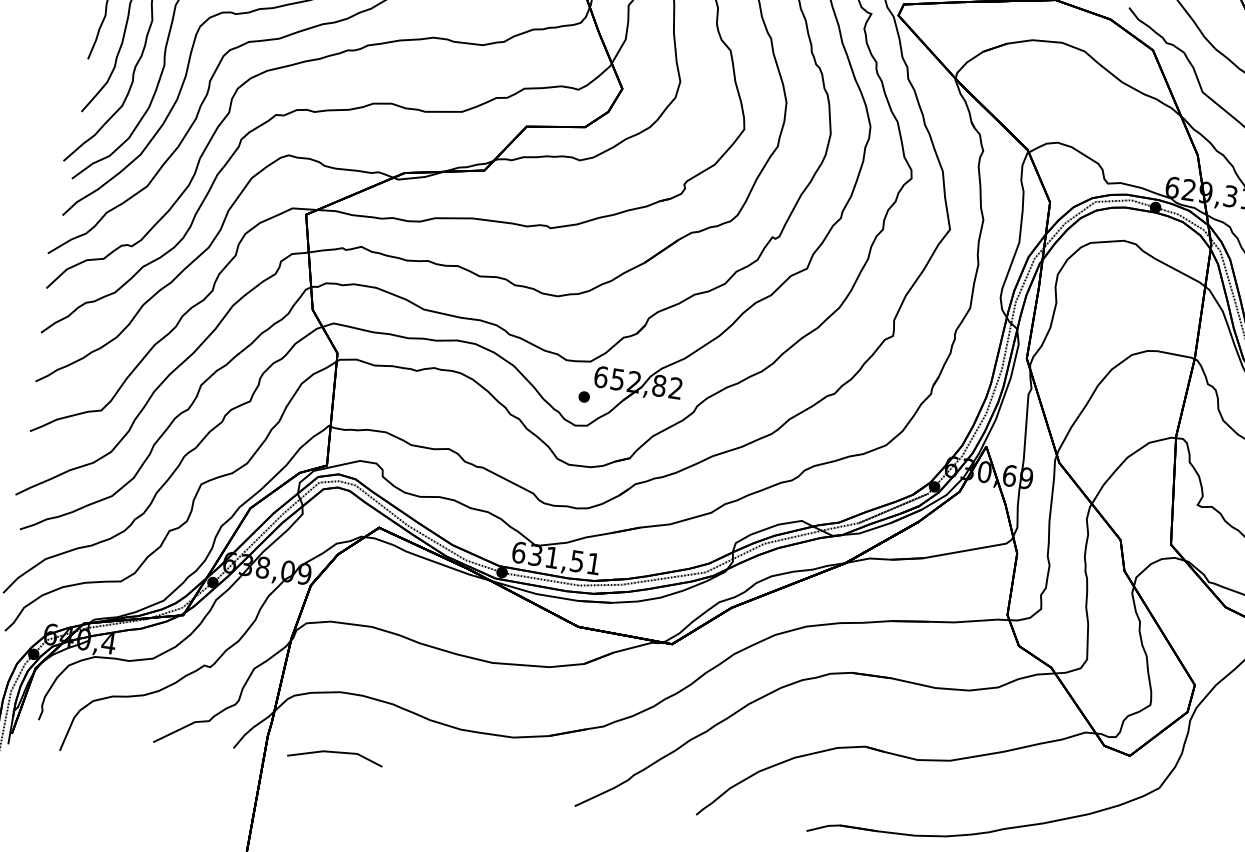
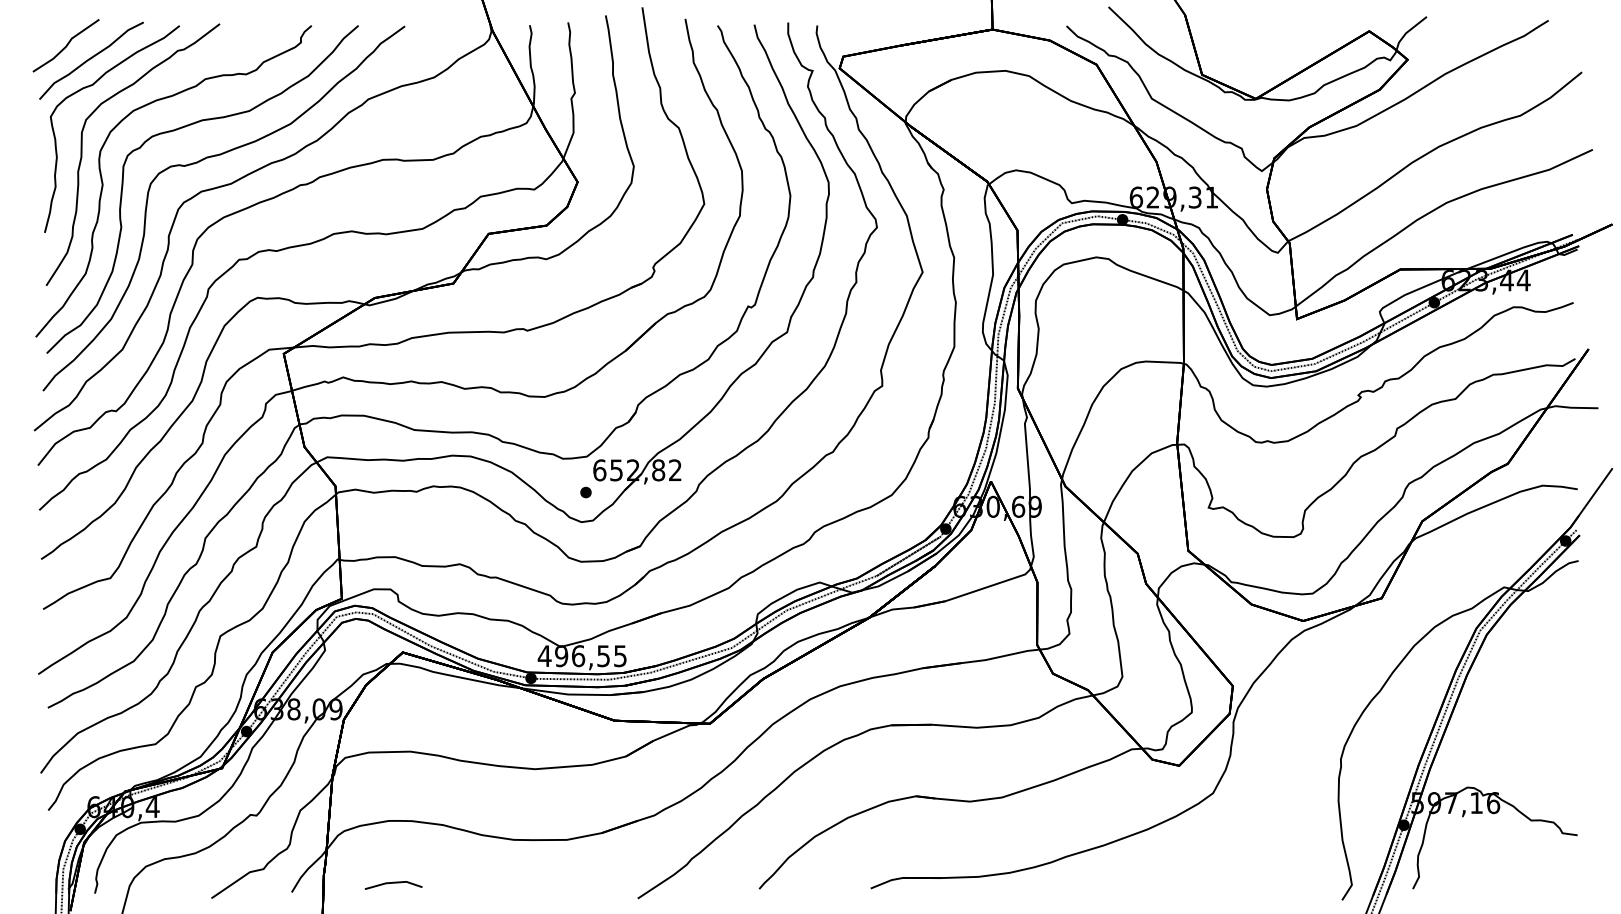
text: (555, 558) -> (581, 656), 631,51 -> 496,55
part: (335, 756) -> (393, 885), size x0.6

